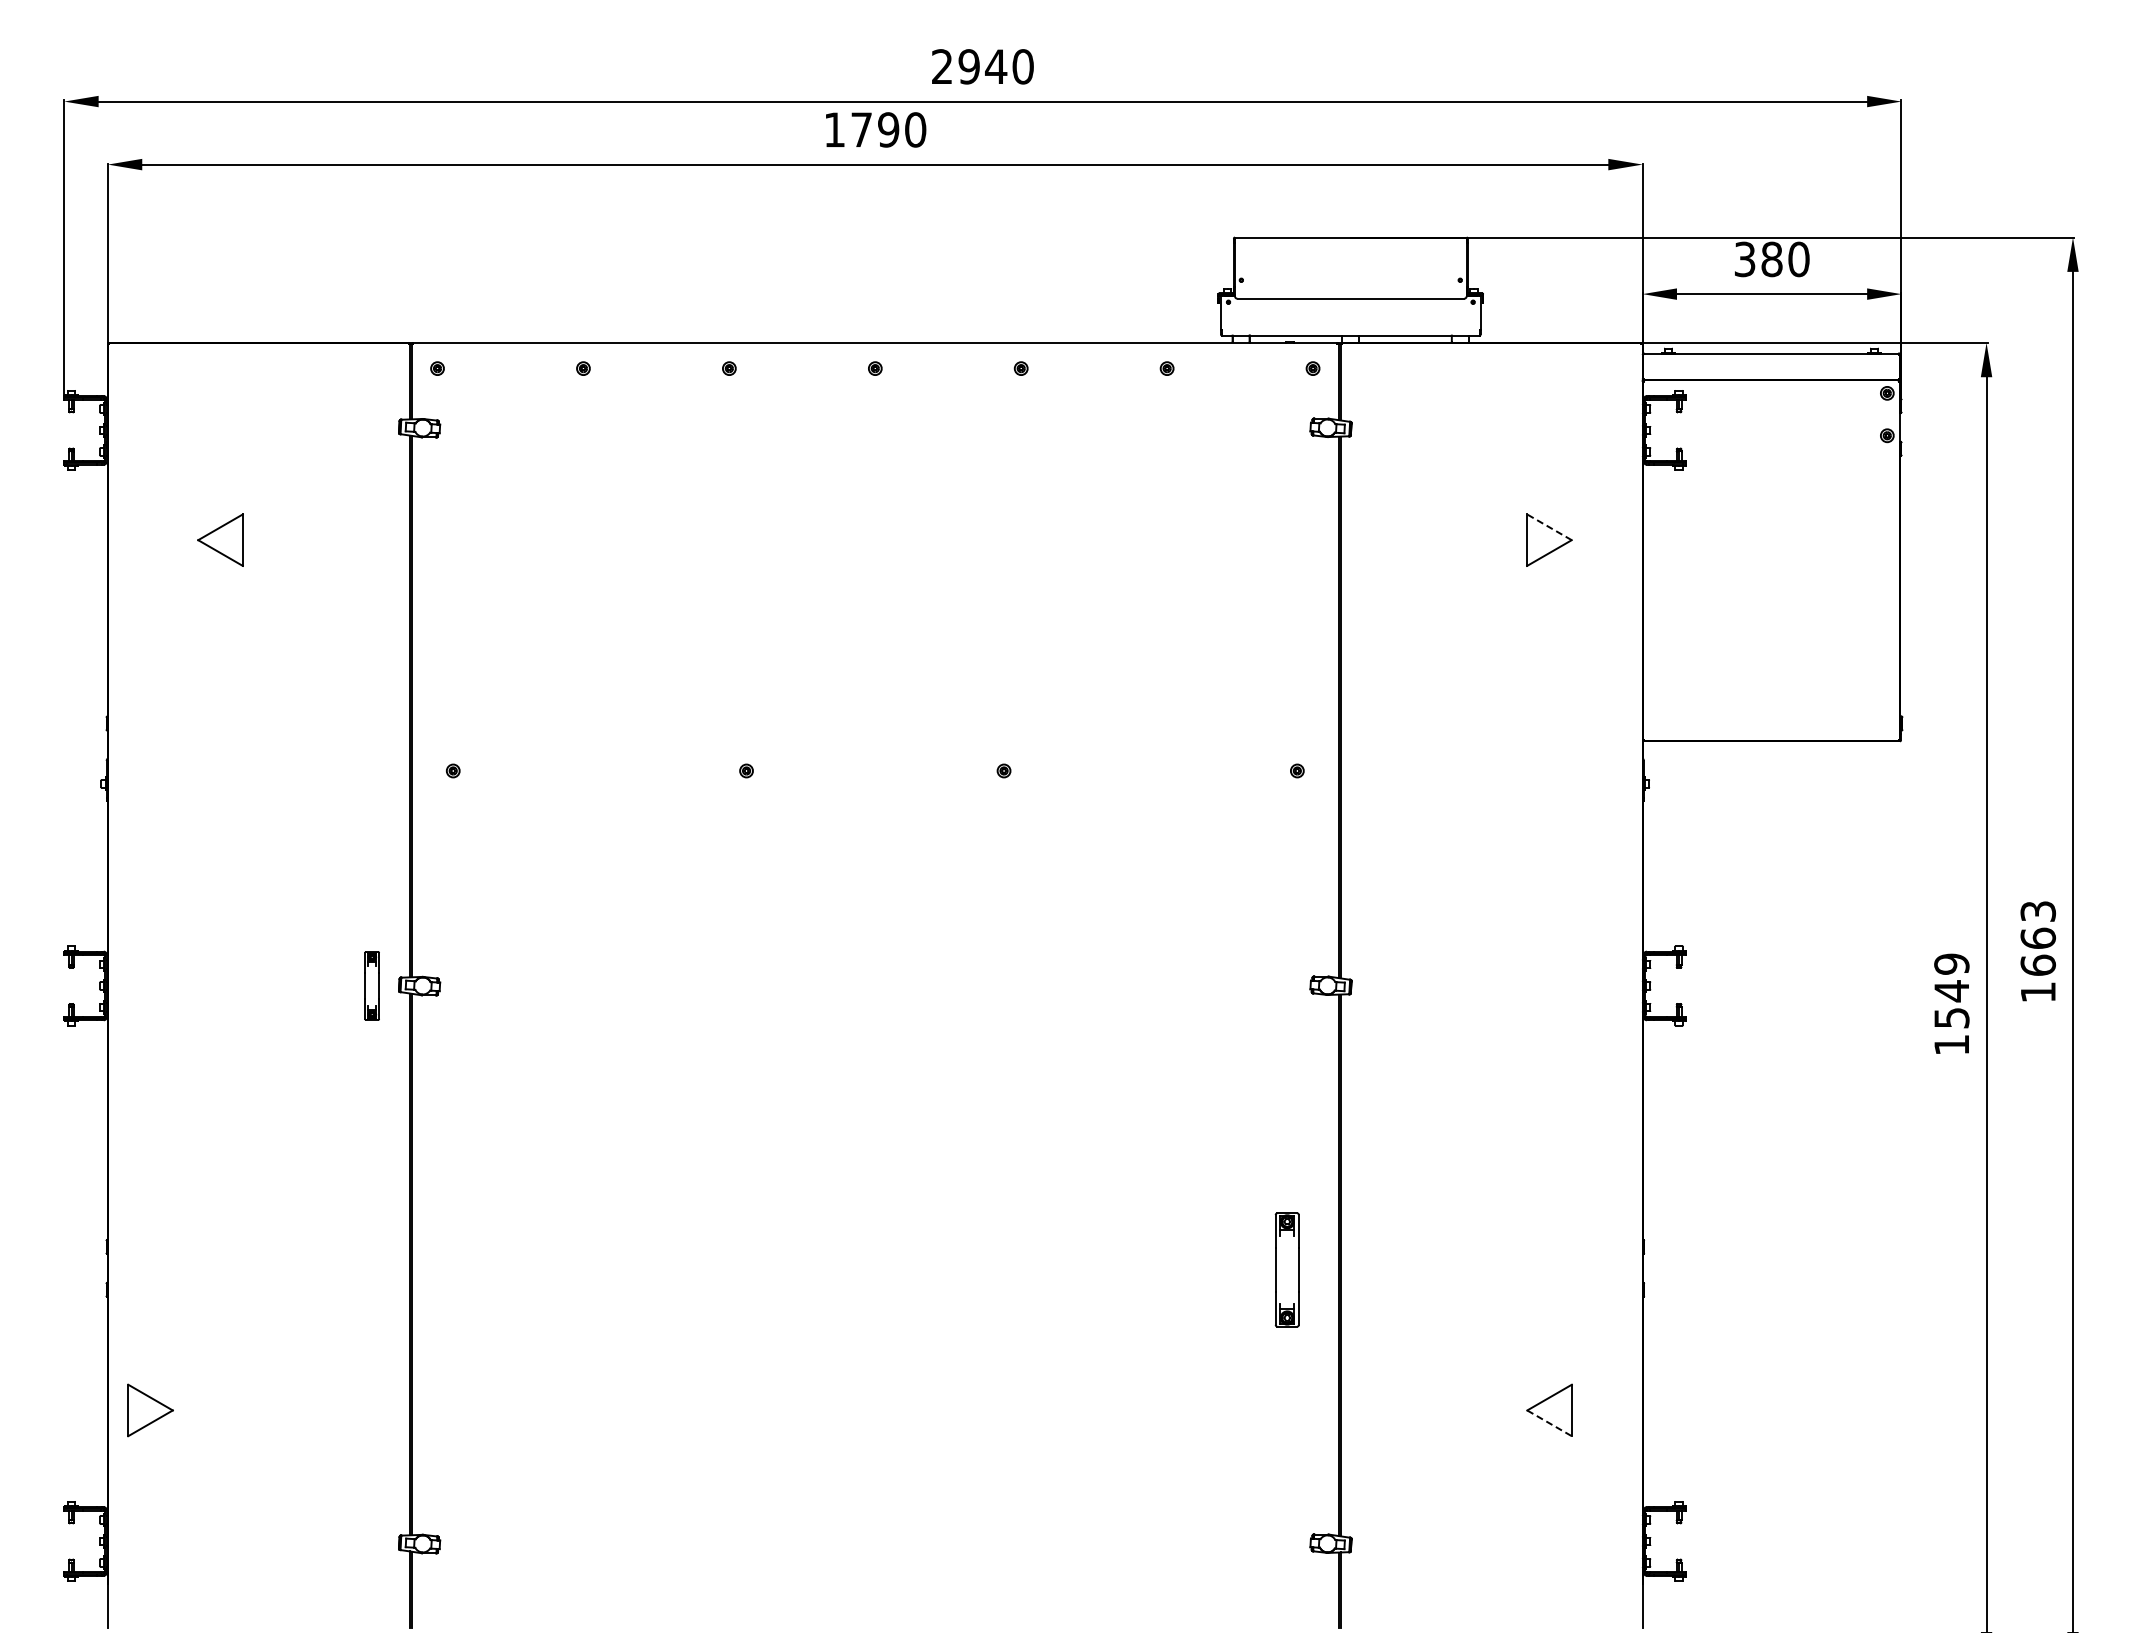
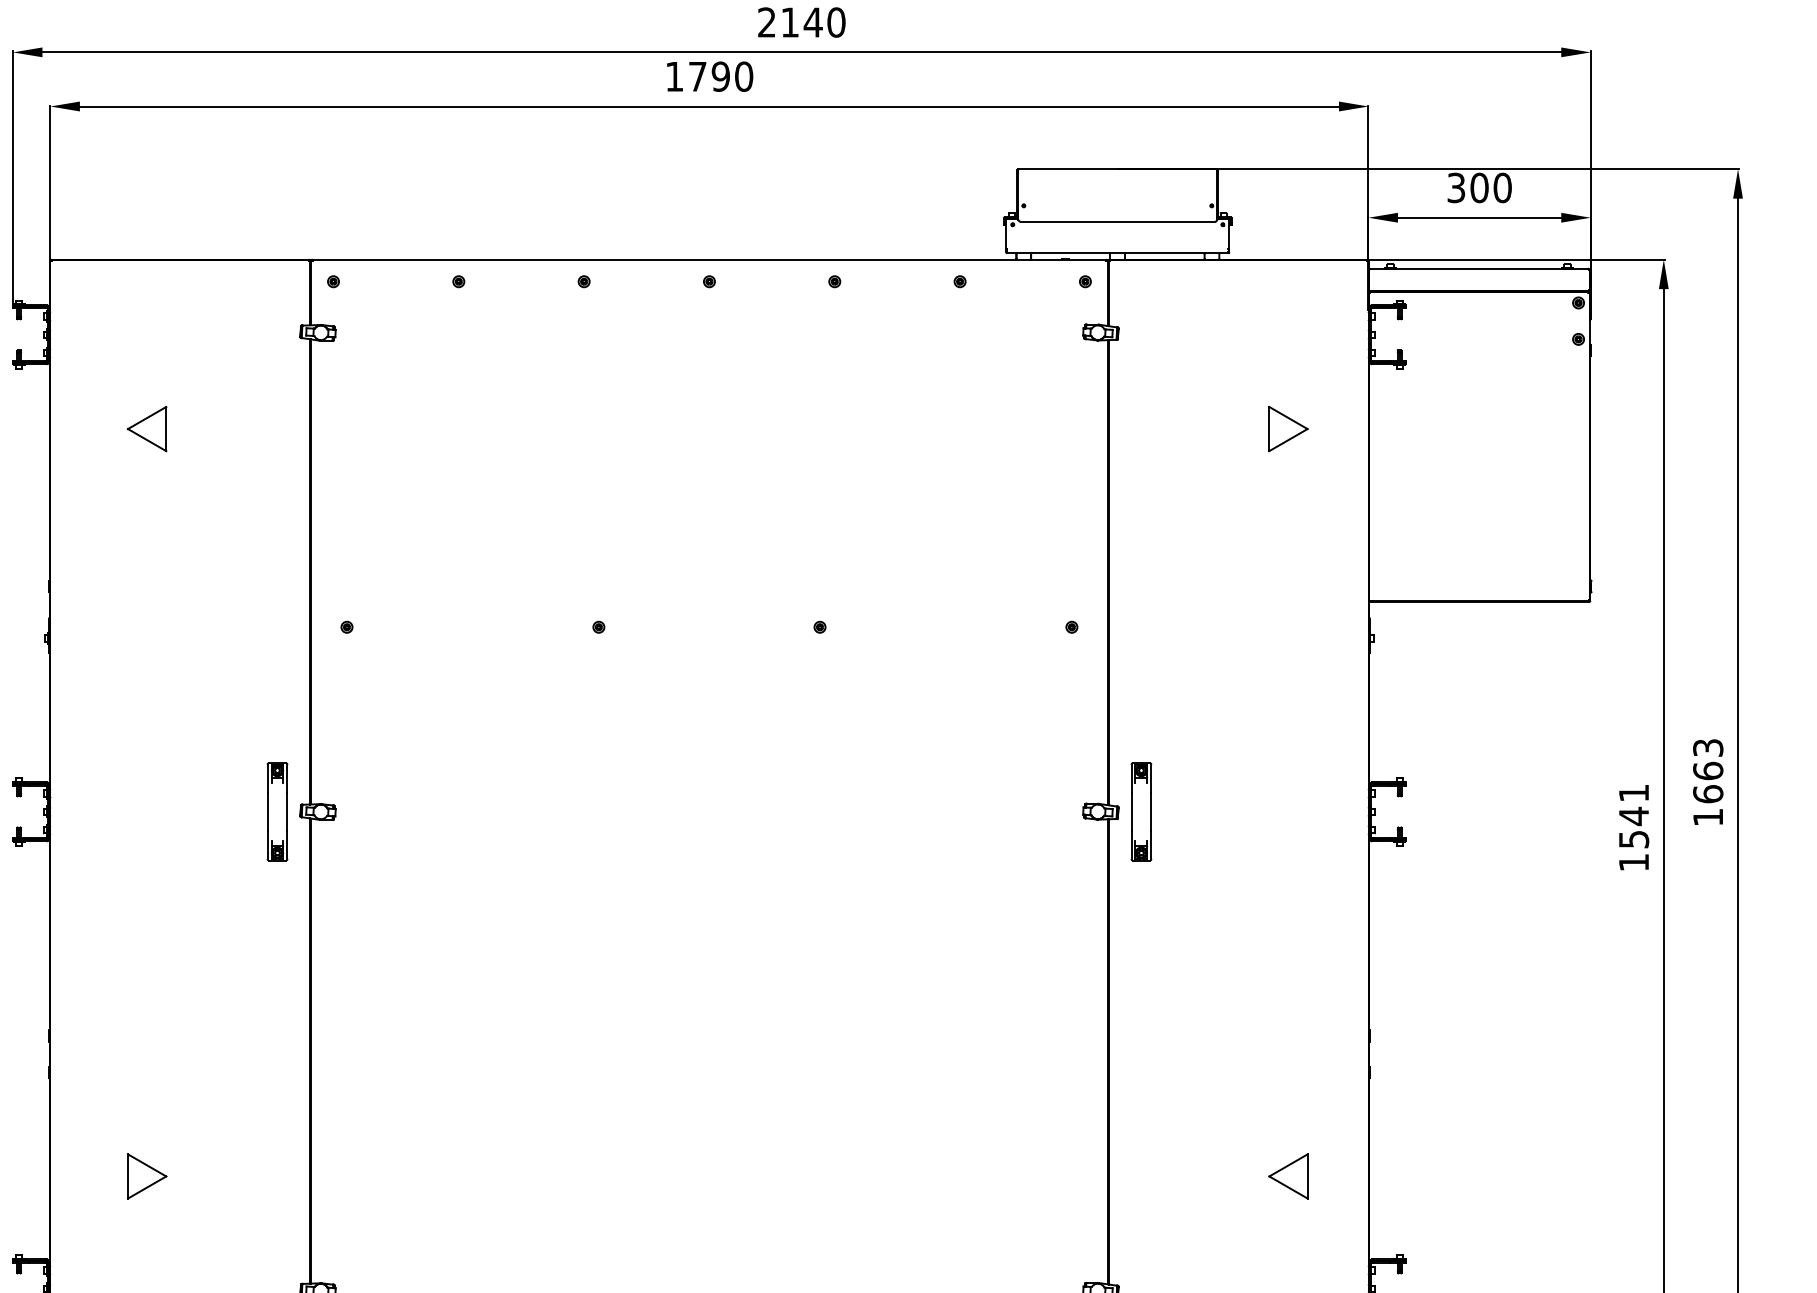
text: (968, 66) -> (789, 22), 2940 -> 2140
text: (1771, 259) -> (1479, 188), 380 -> 300
line: (1549, 527) -> (1288, 418), dashed -> solid
text: (1951, 963) -> (1633, 792), 1549 -> 1541
part: (371, 985) -> (276, 811), size x1.67
part: (1286, 1269) -> (1140, 811), moved
part: (150, 1410) -> (147, 1176), moved
line: (1549, 1423) -> (1288, 1187), dashed -> solid

